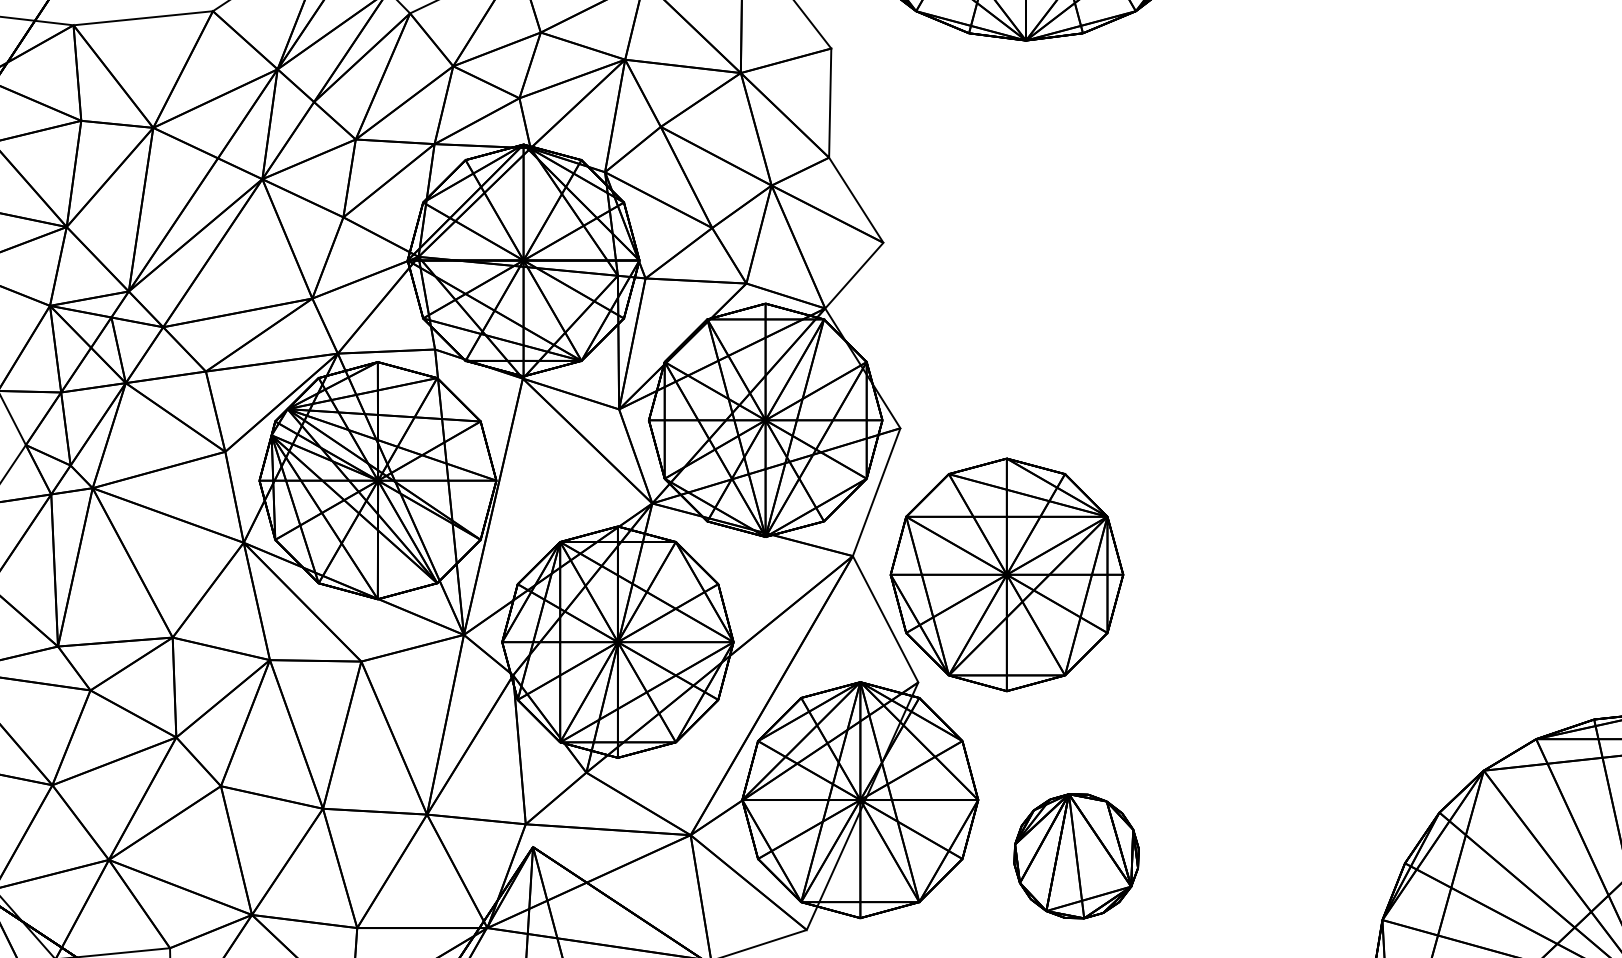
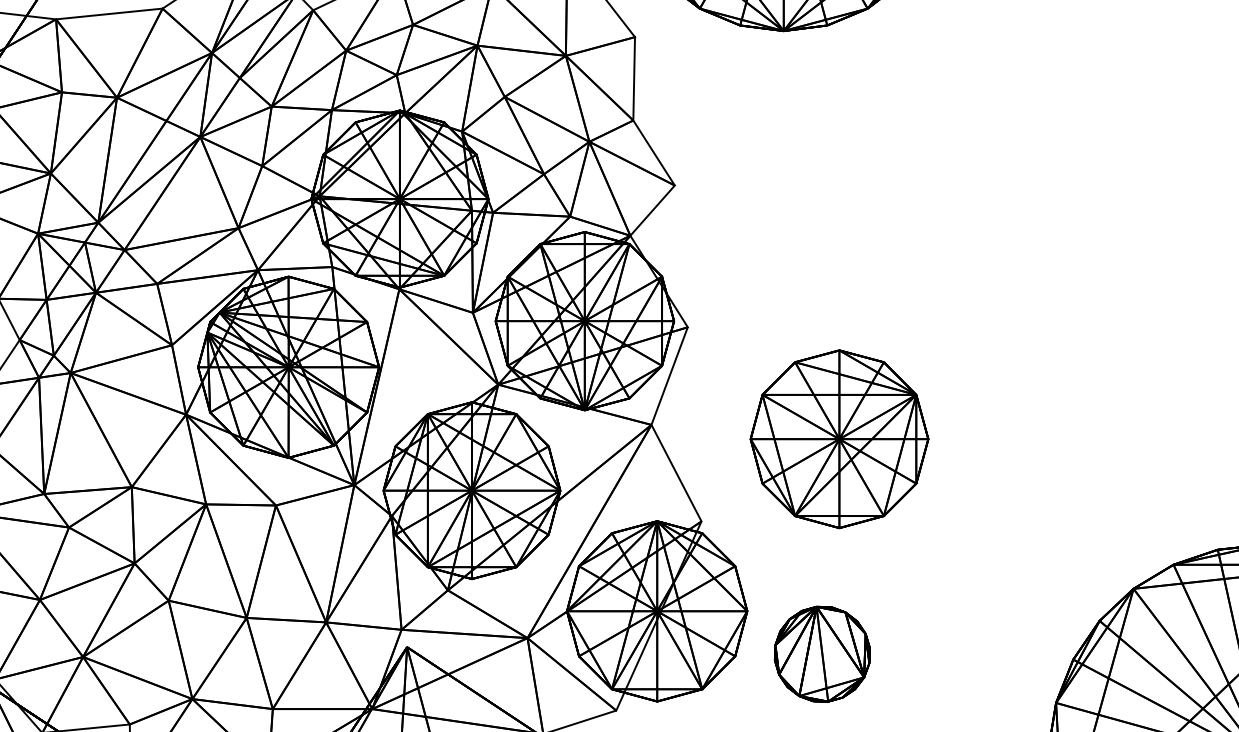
part: (1006, 574) -> (839, 438), moved

